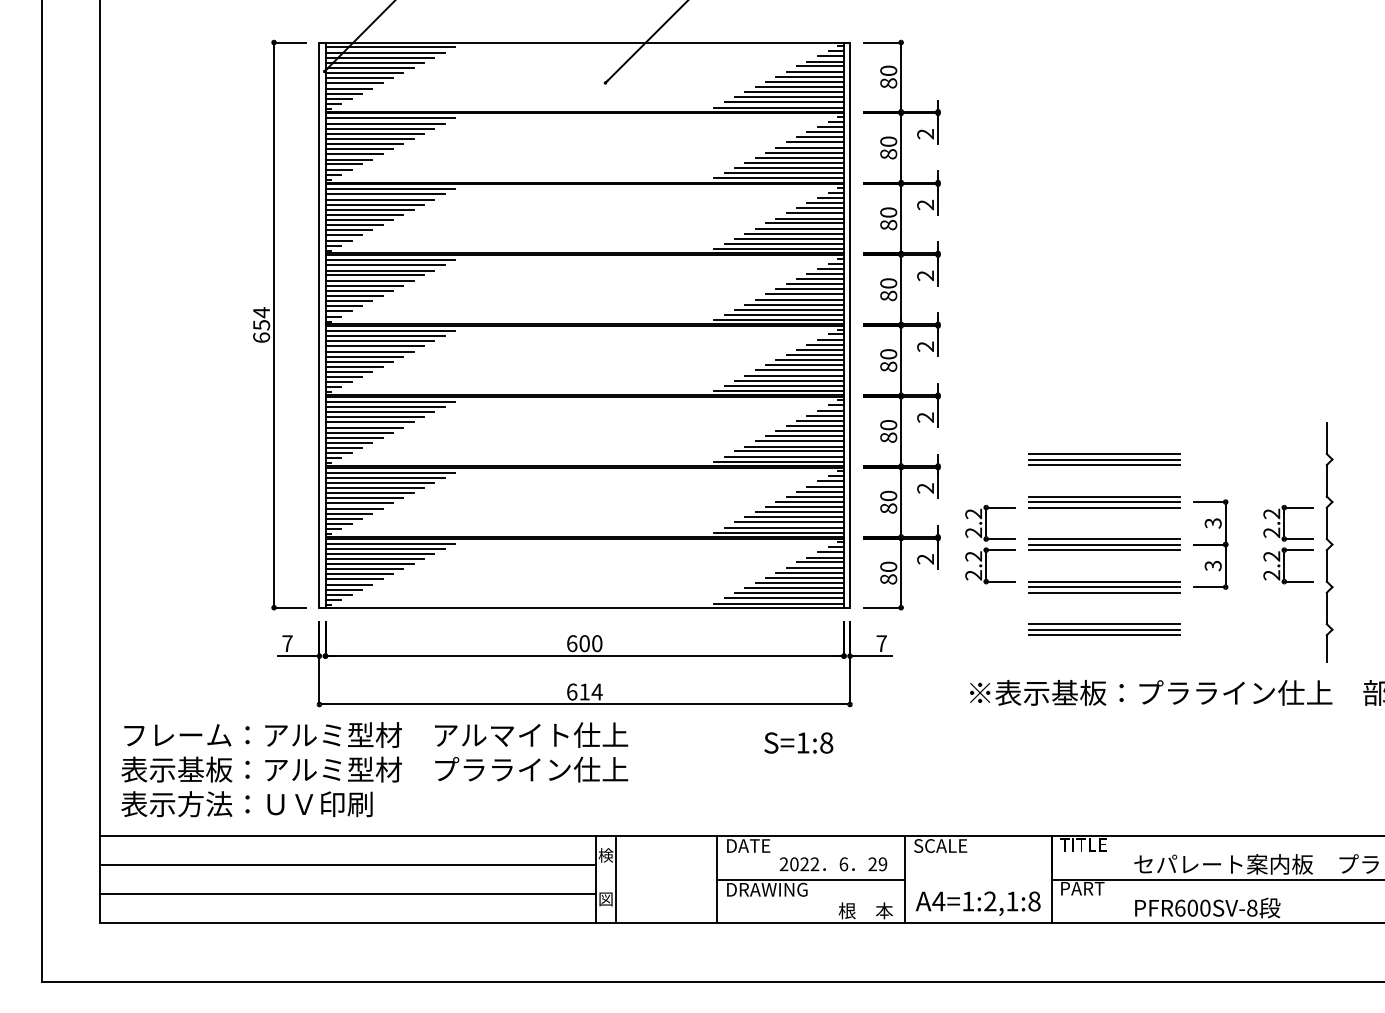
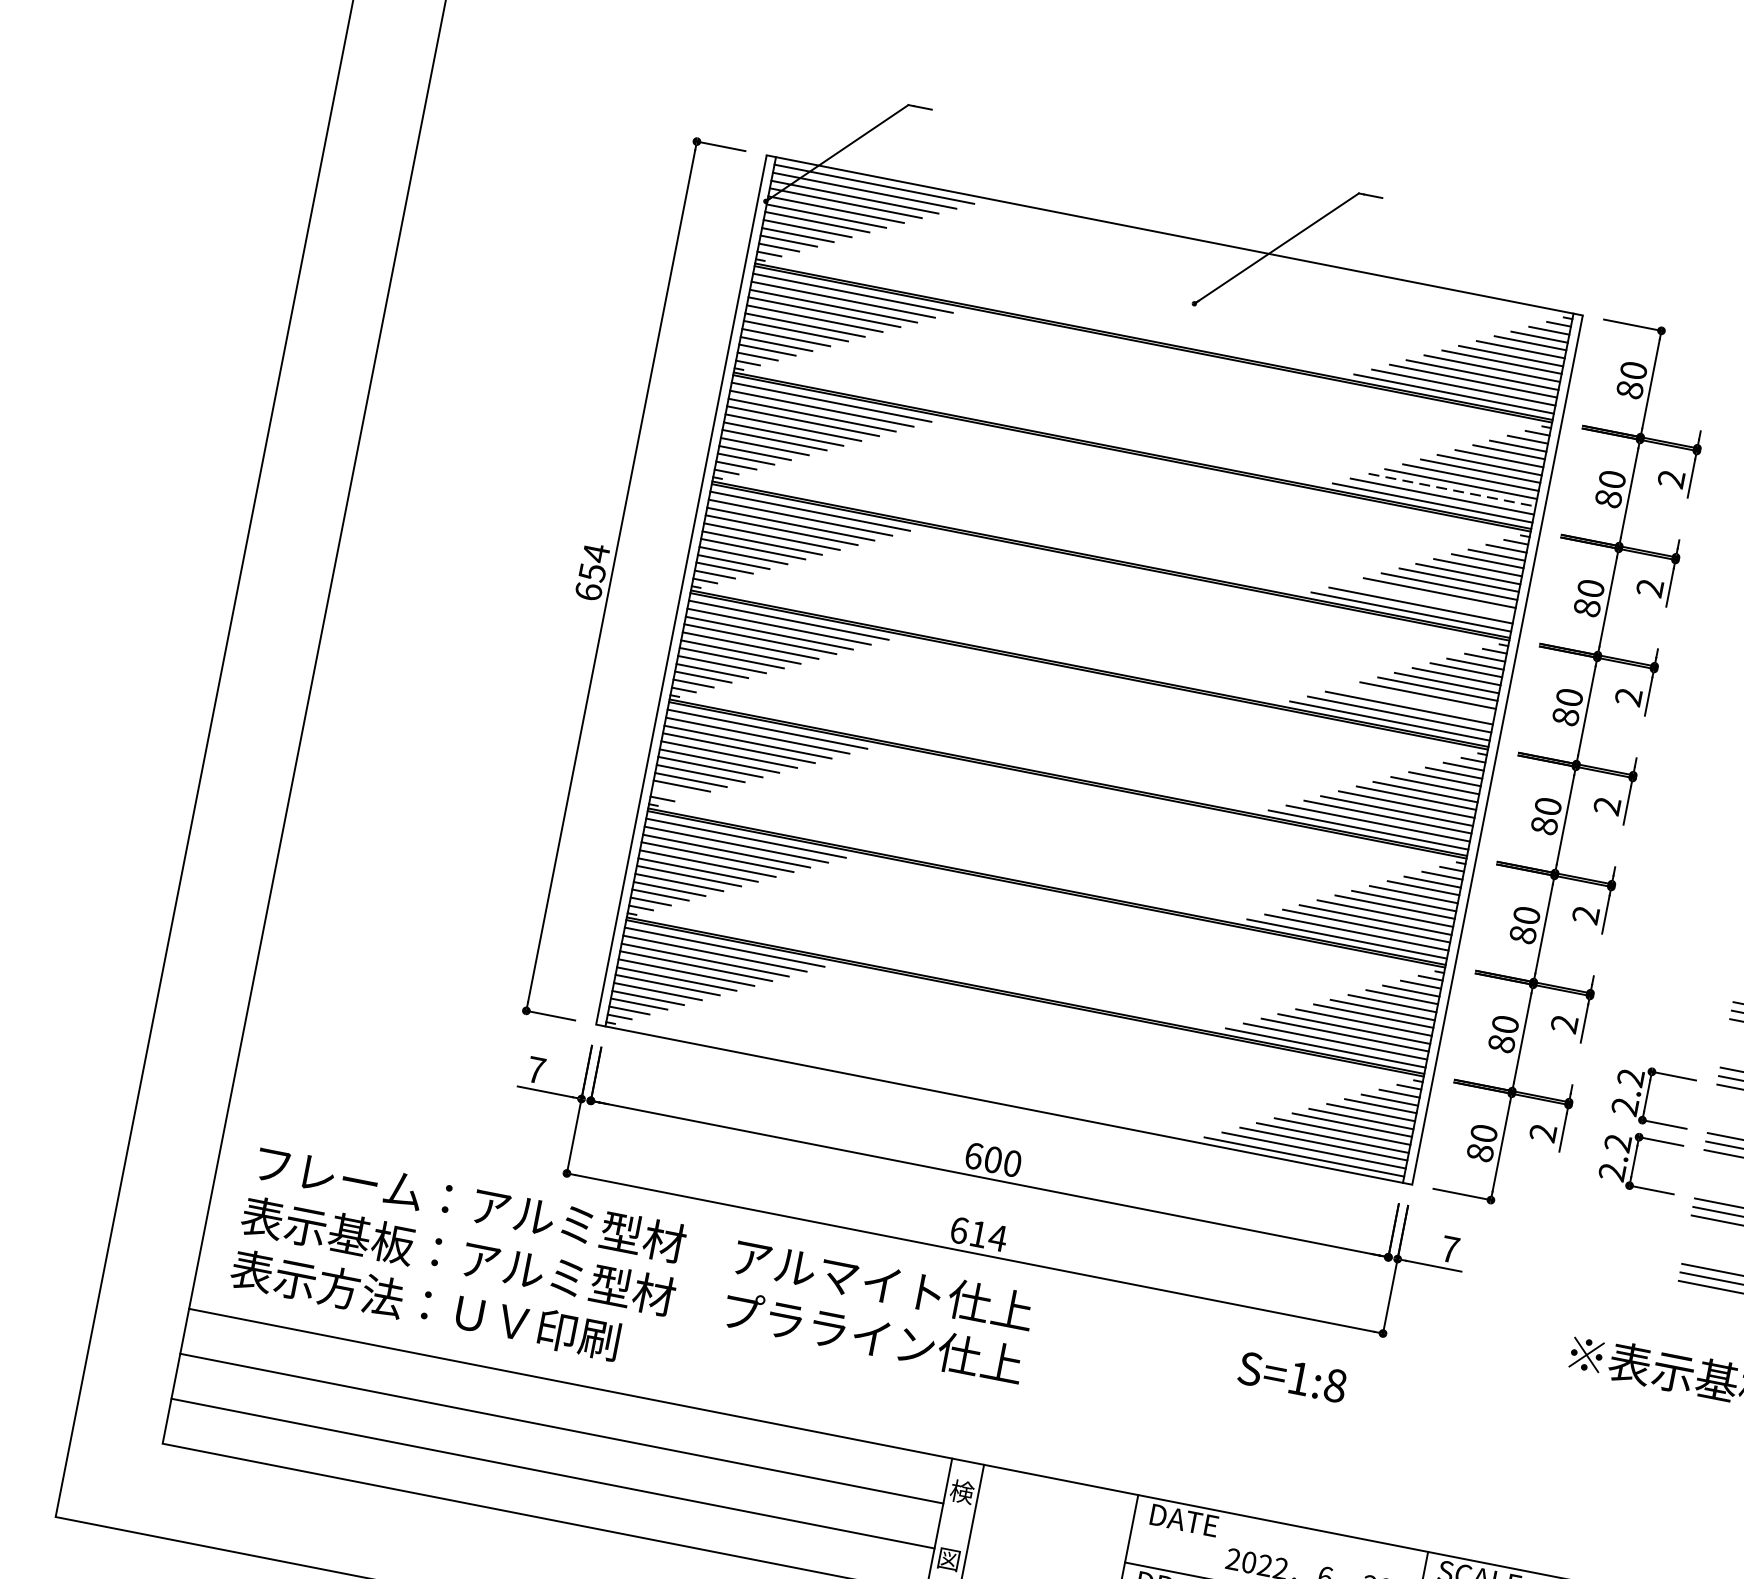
line: (790, 167) -> (1453, 489), solid -> dashed
line: (789, 238) -> (1430, 598), removed
line: (794, 304) -> (1418, 701), removed
line: (338, 453) -> (672, 793), removed

